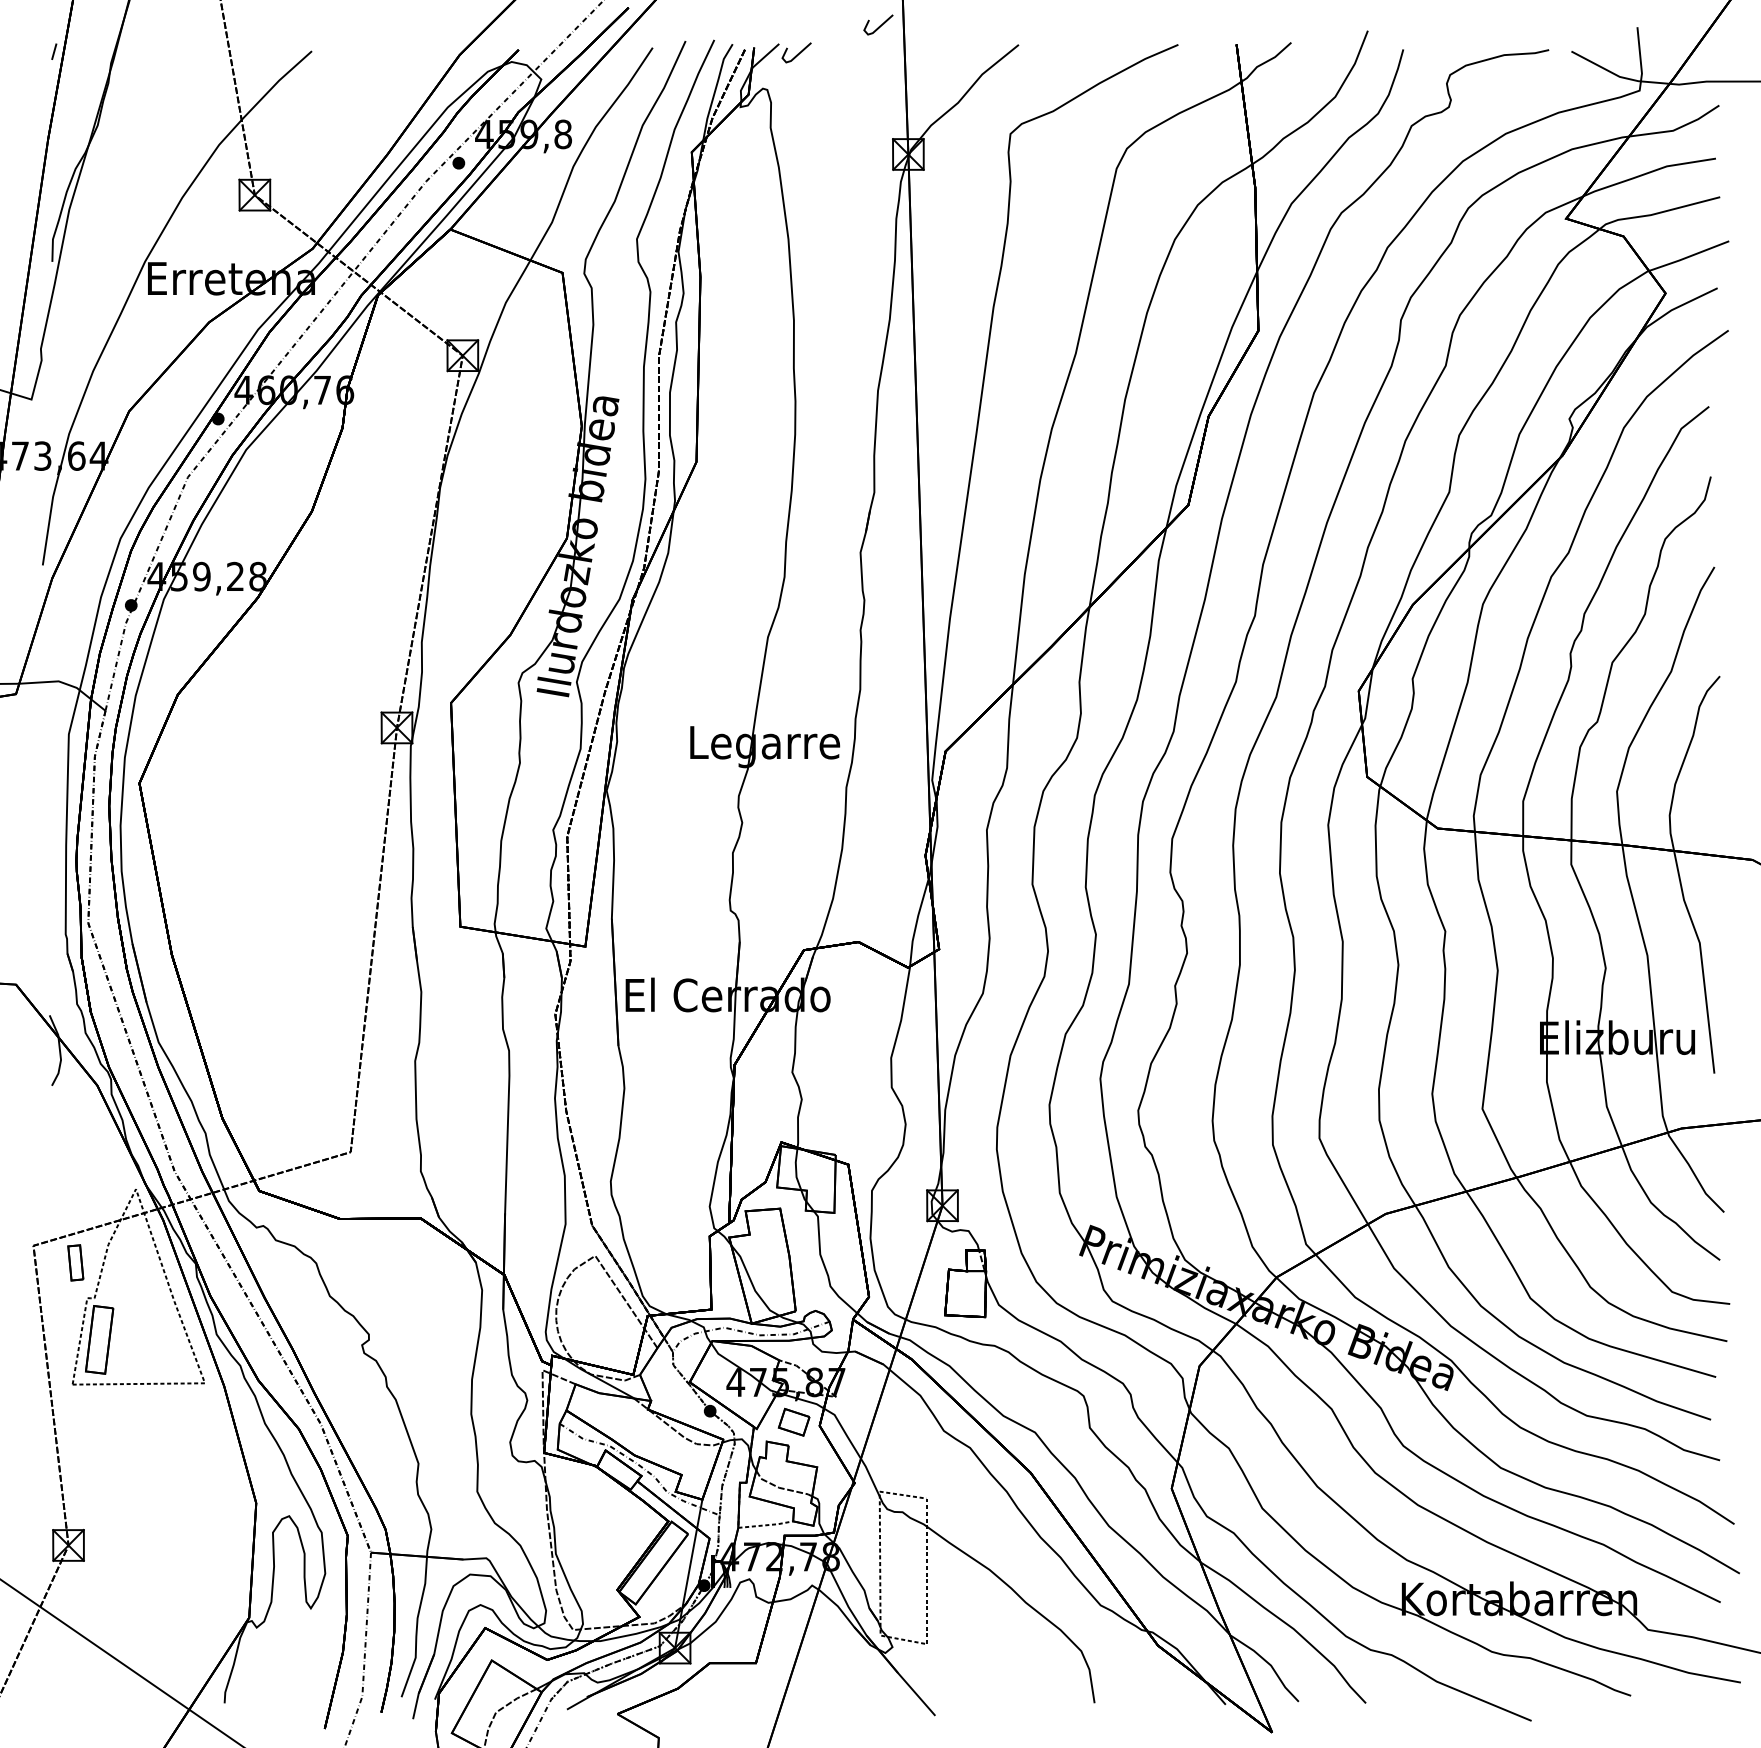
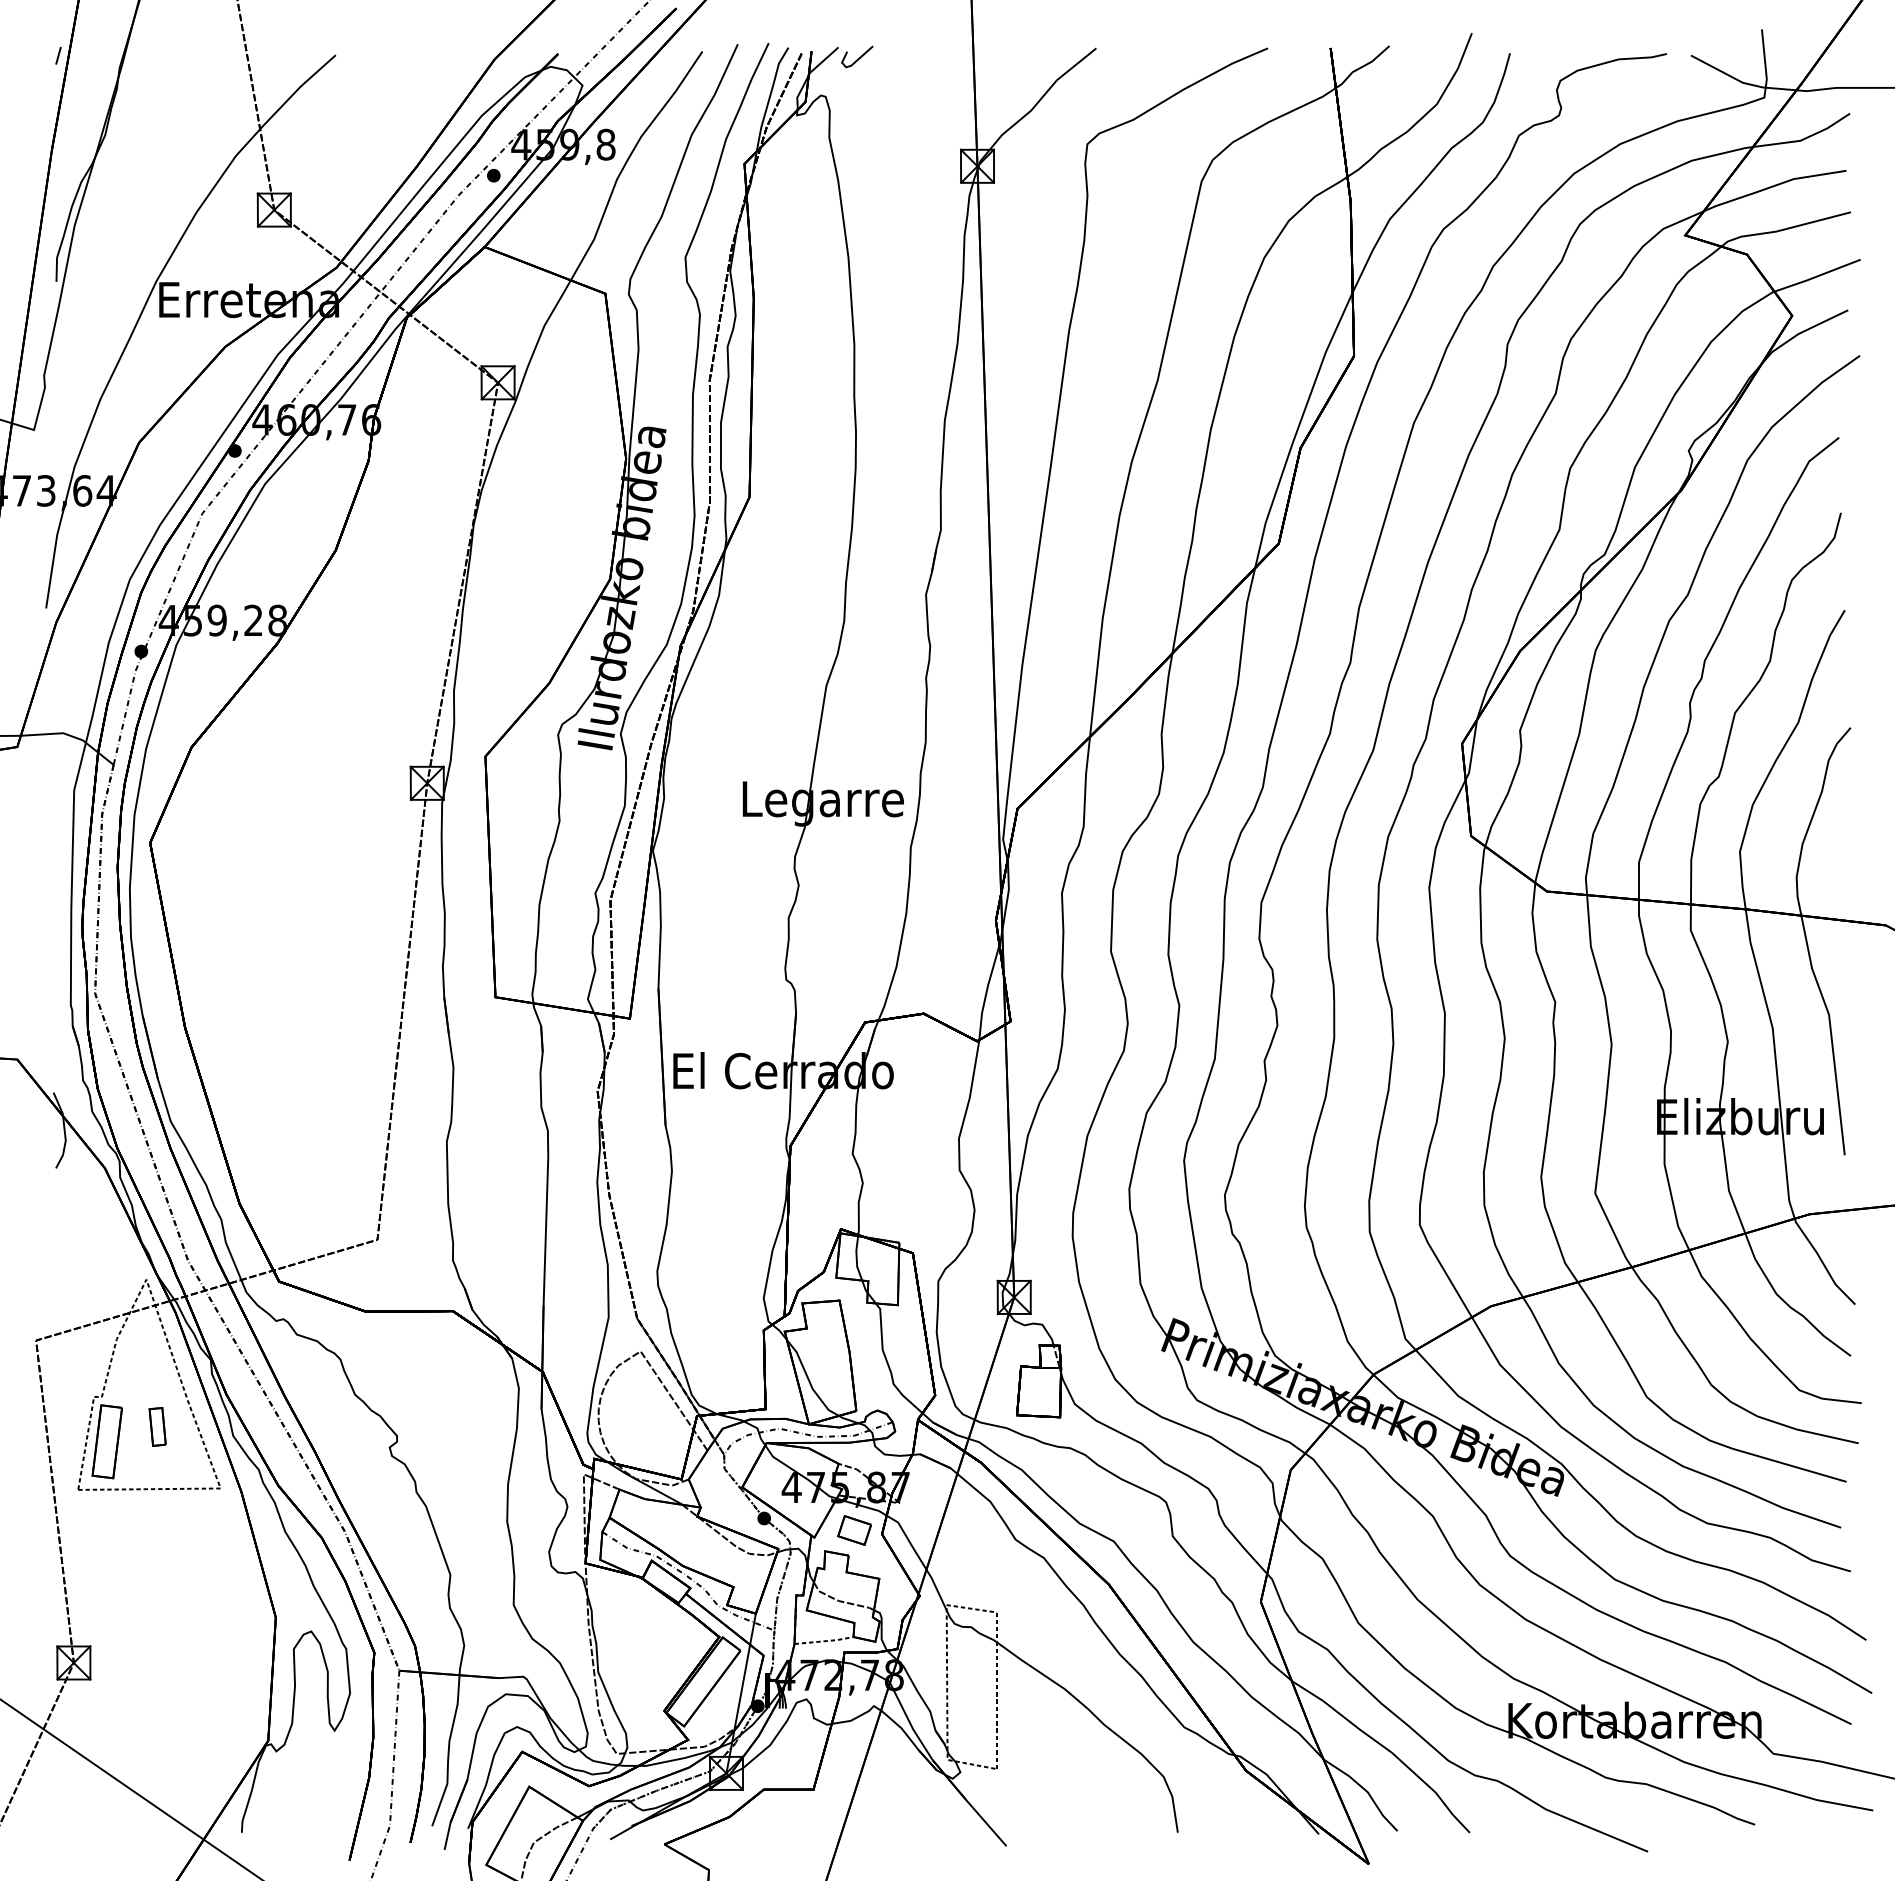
line: (878, 26) -> (945, 28), removed
part: (75, 1262) -> (157, 1426), moved

